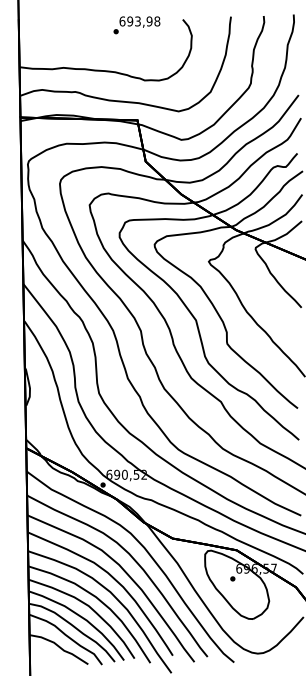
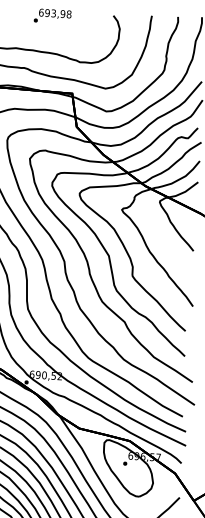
text: (136, 25) -> (52, 16), moved

